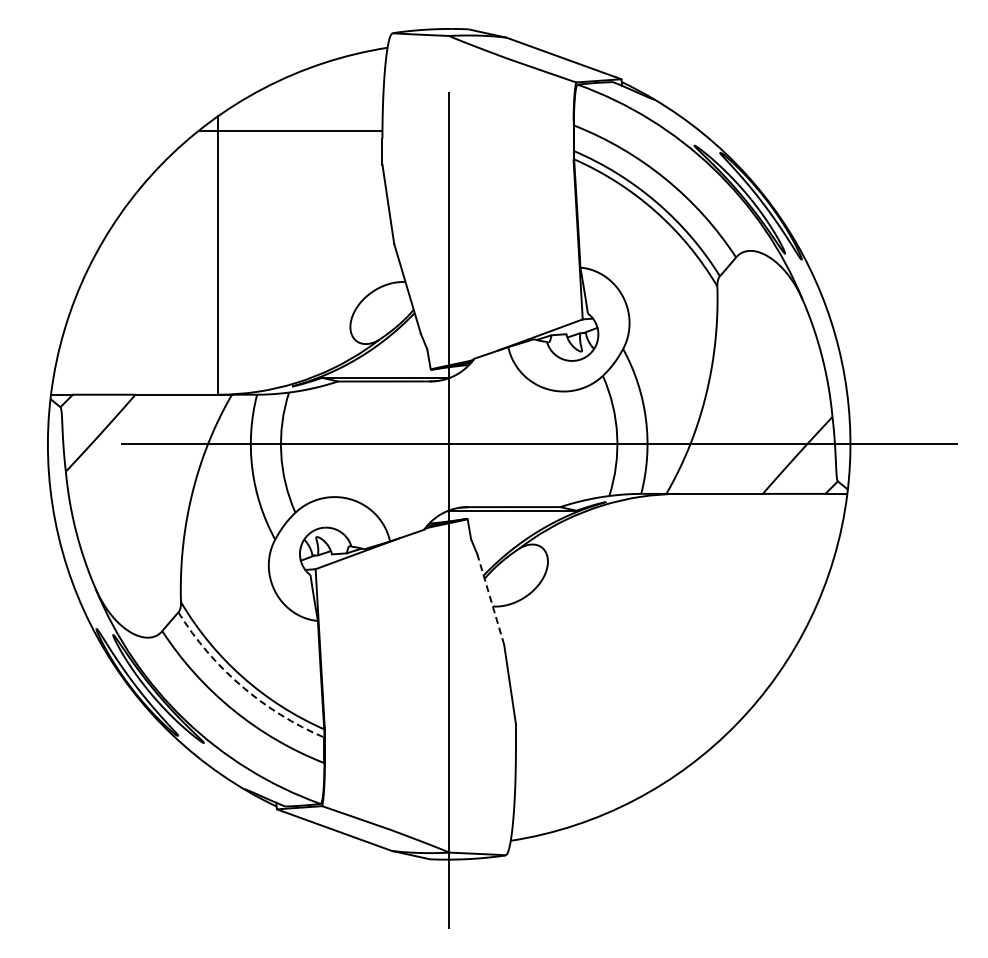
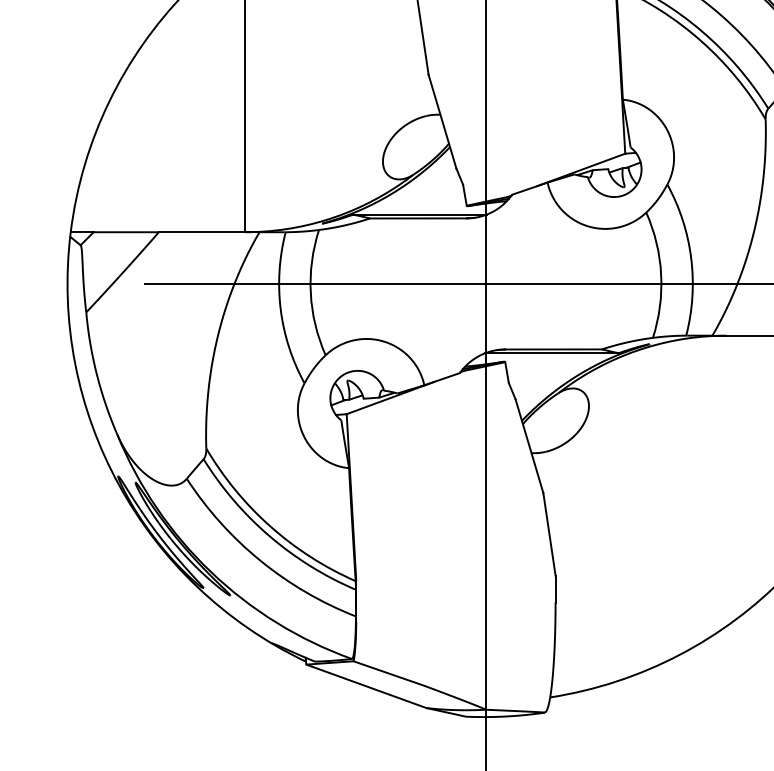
line: (490, 599) -> (529, 445), dashed -> solid
arc: (241, 686) -> (269, 536), dashed -> solid

